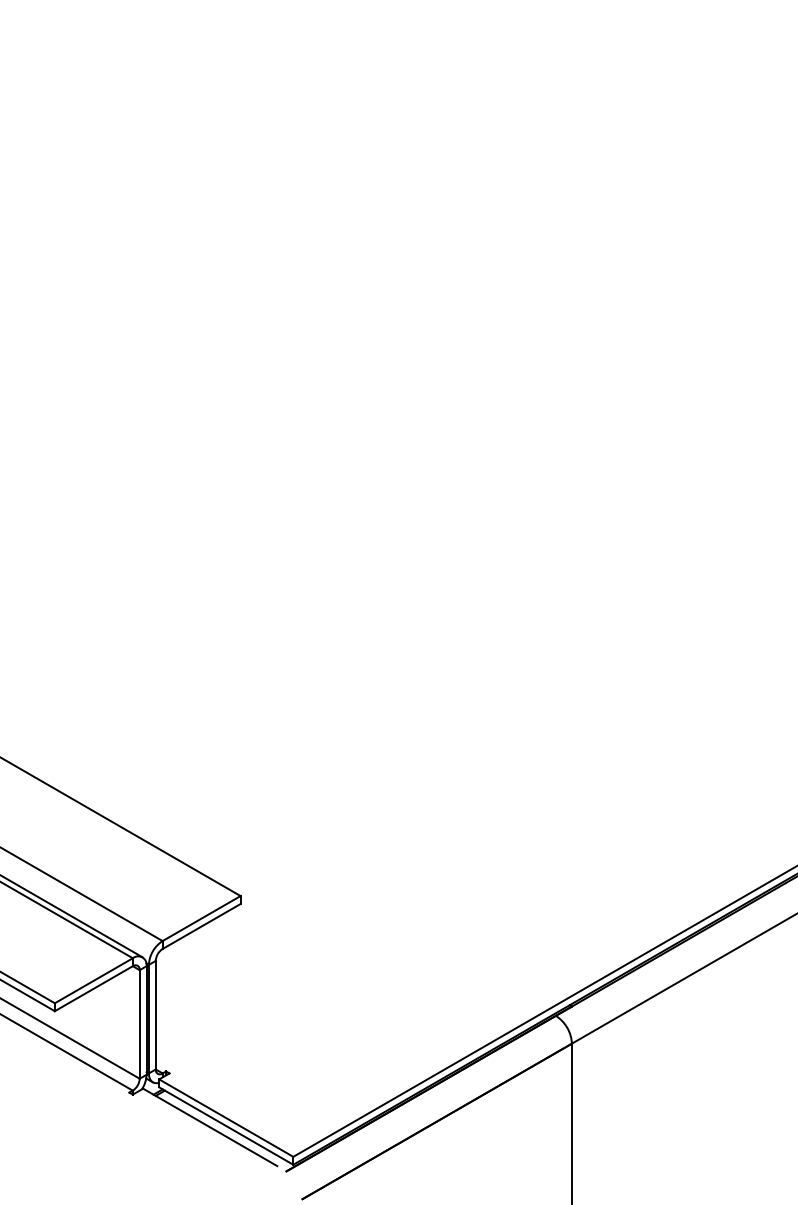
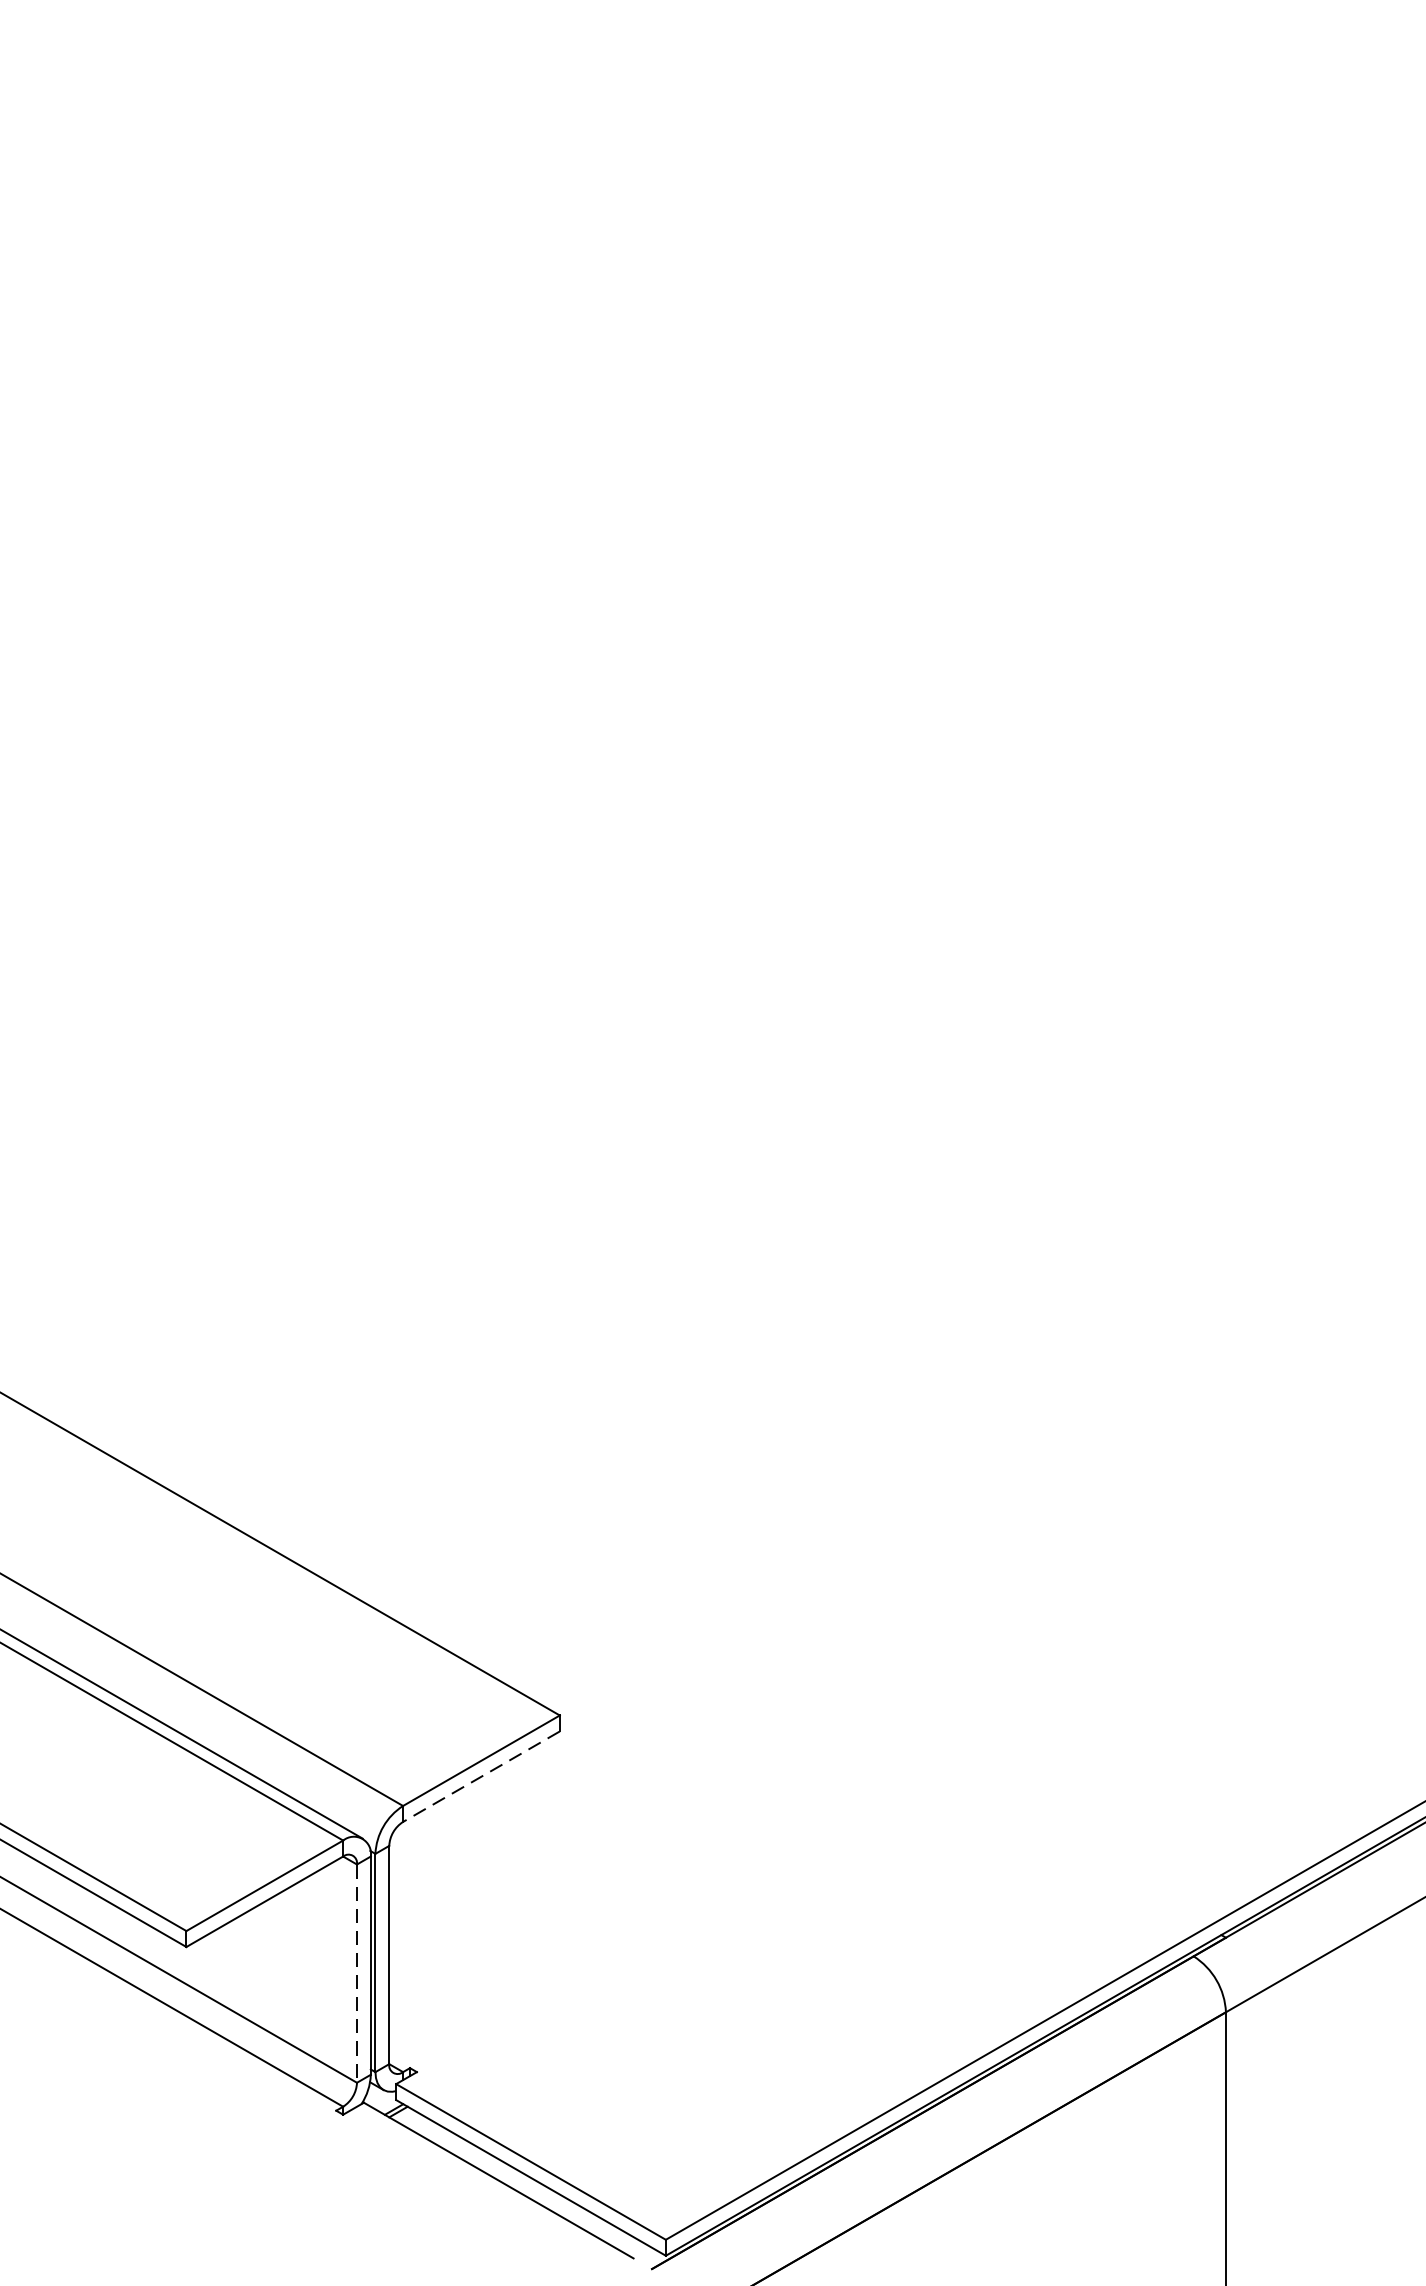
line: (201, 926) -> (481, 1776), solid -> dashed
line: (139, 1024) -> (356, 1973), solid -> dashed

